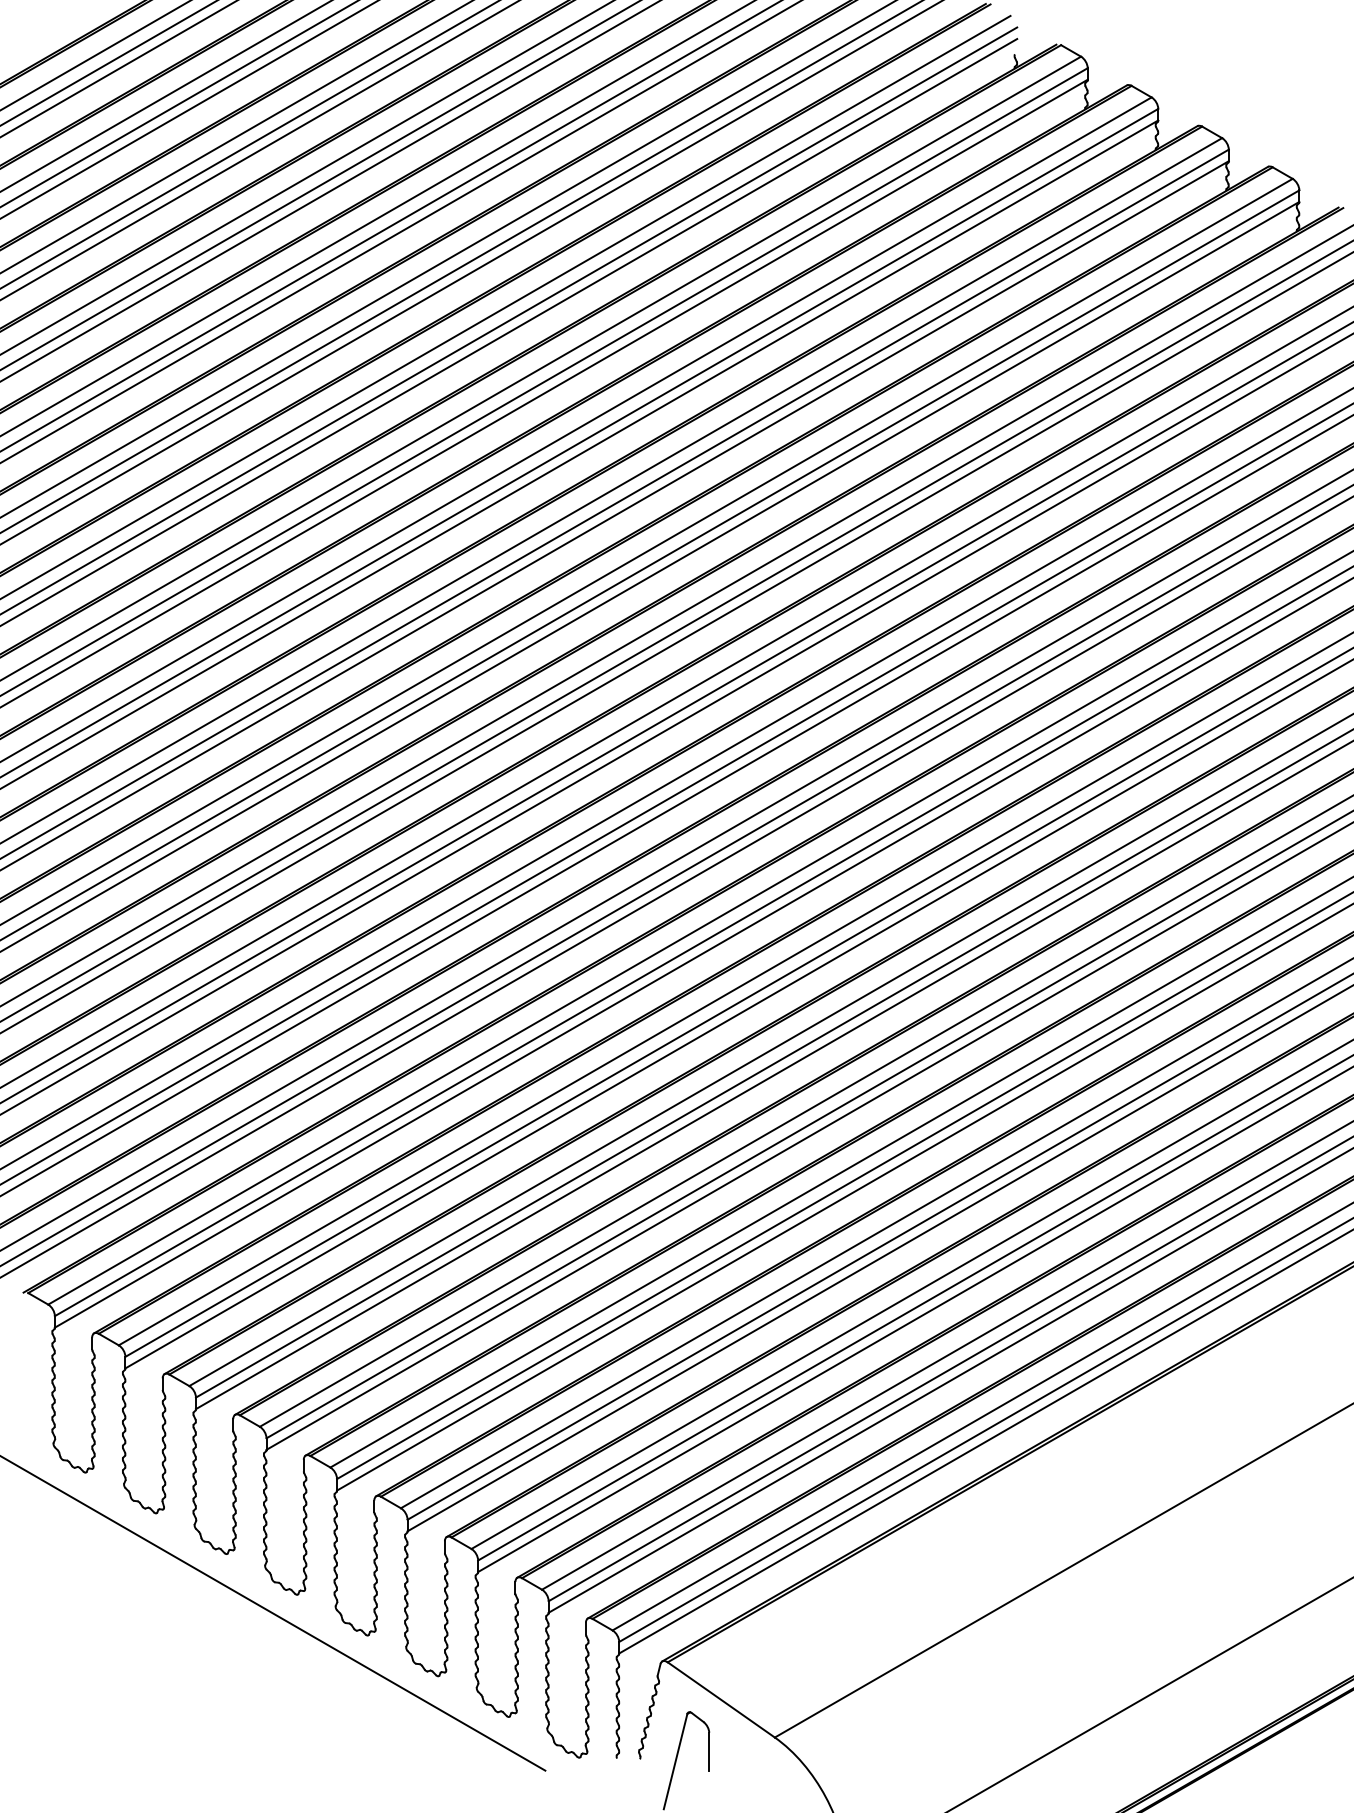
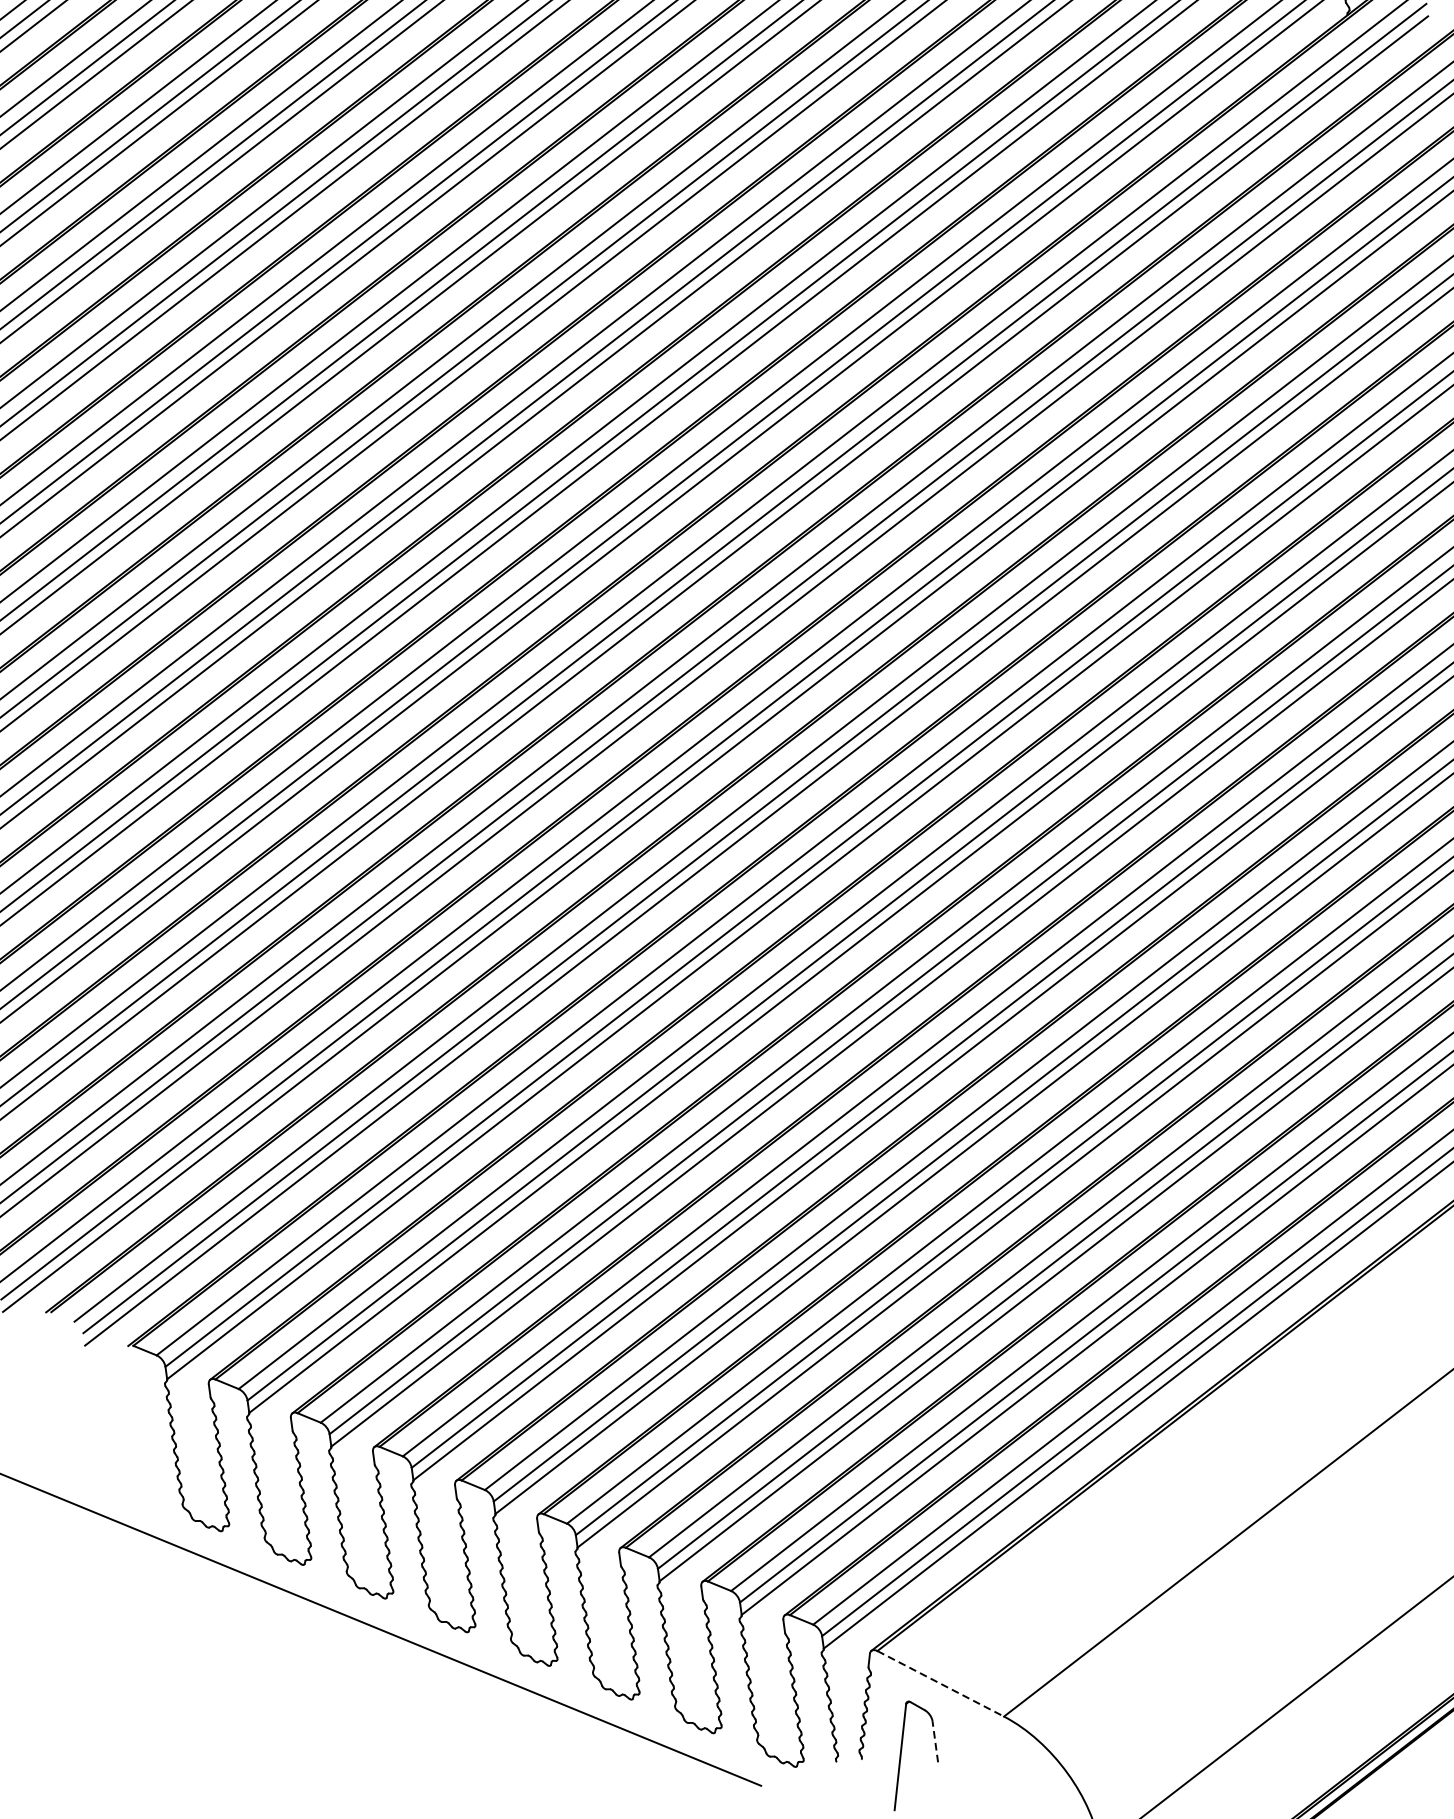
line: (721, 1700) -> (941, 1684), solid -> dashed
line: (709, 1751) -> (935, 1741), solid -> dashed

